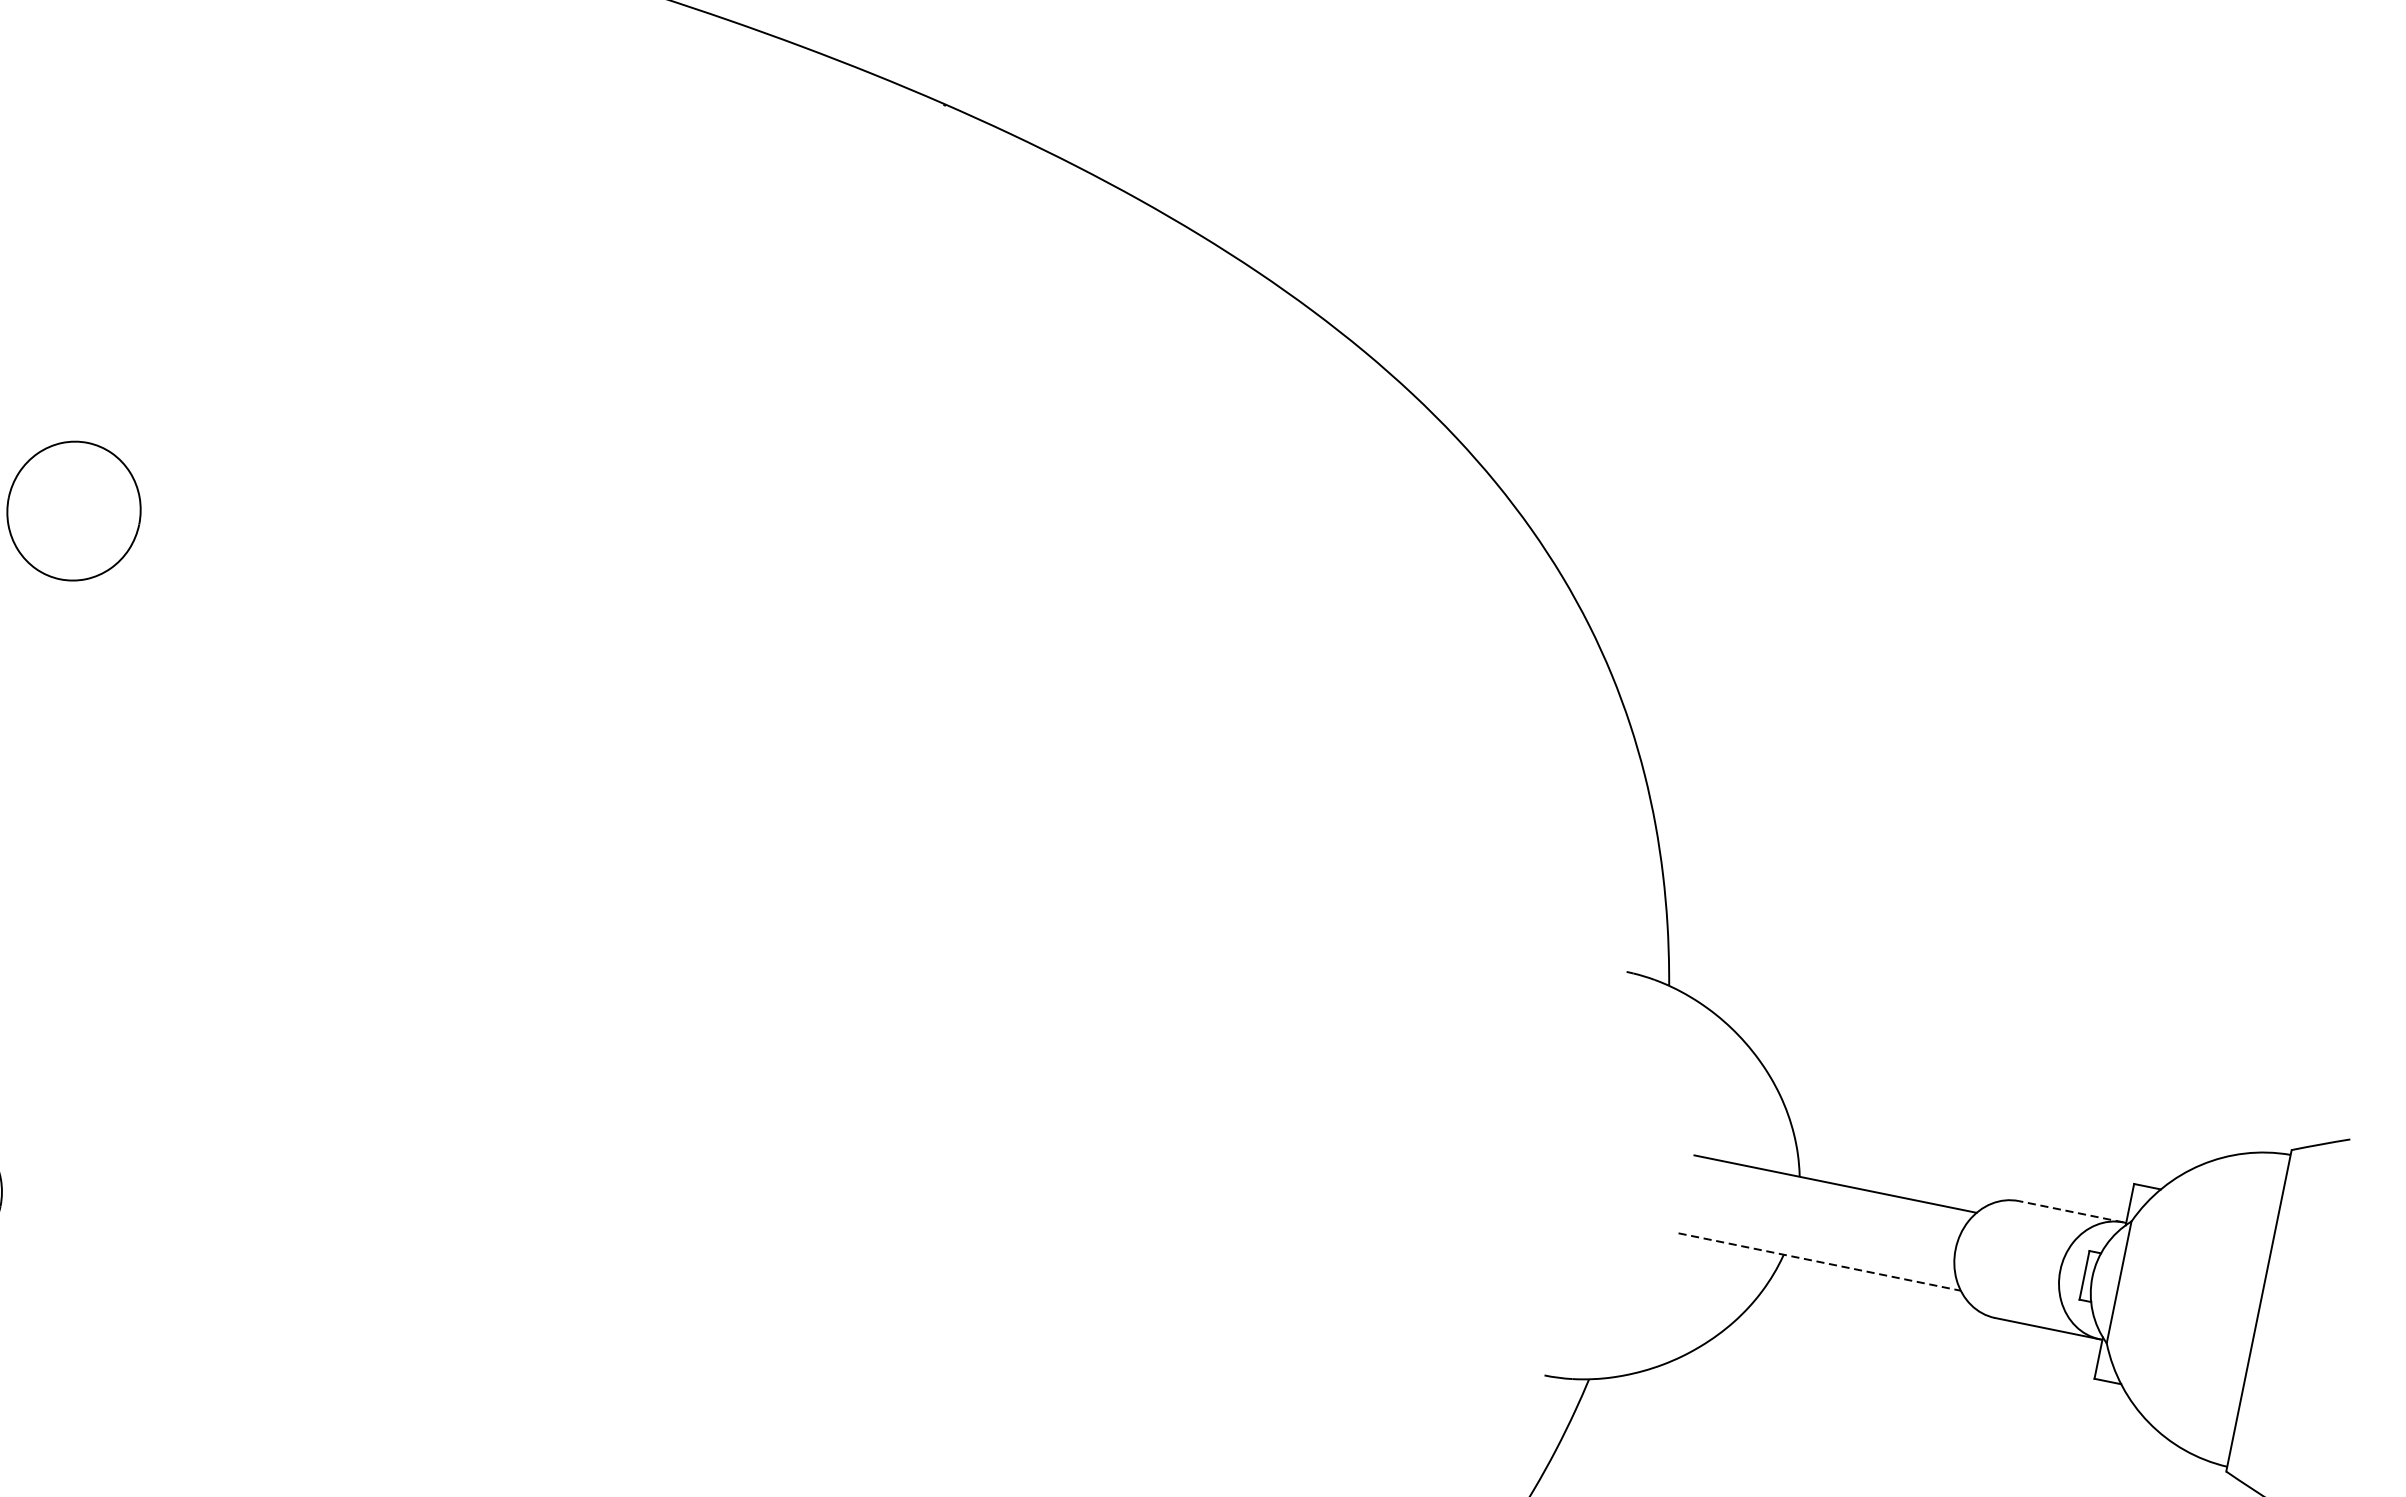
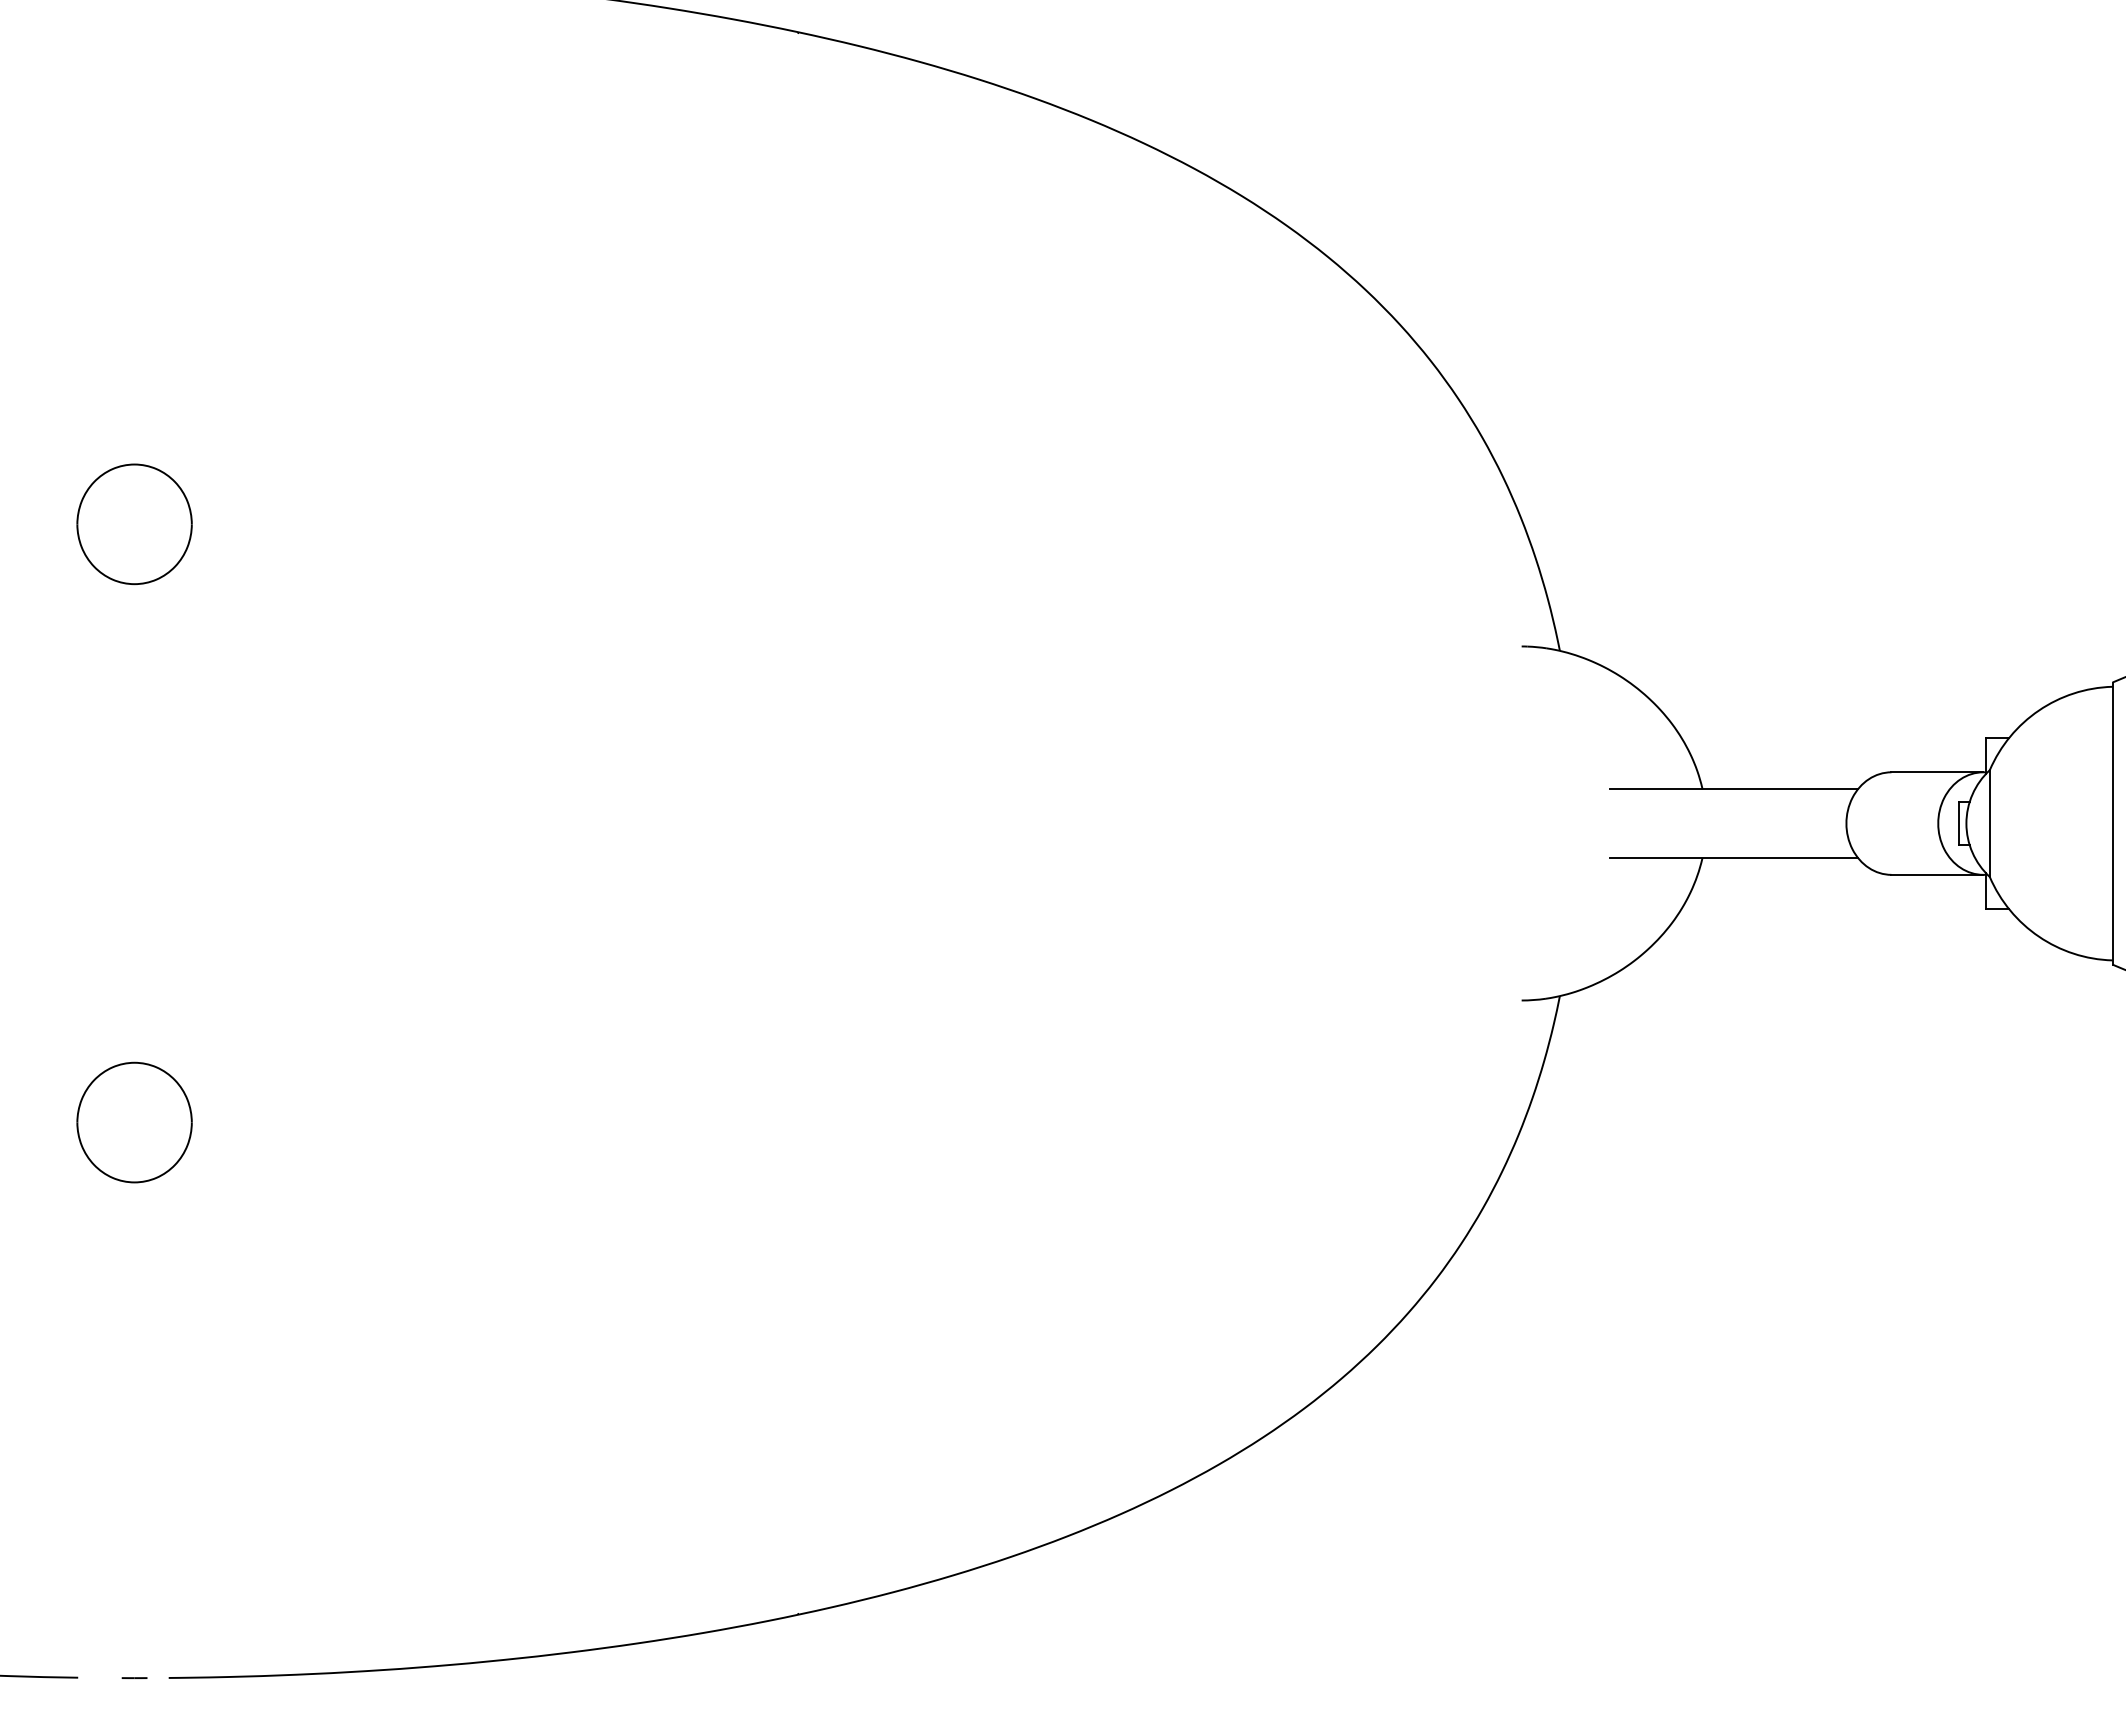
line: (2071, 1212) -> (1937, 772), dashed -> solid
line: (1820, 1261) -> (1734, 857), dashed -> solid

